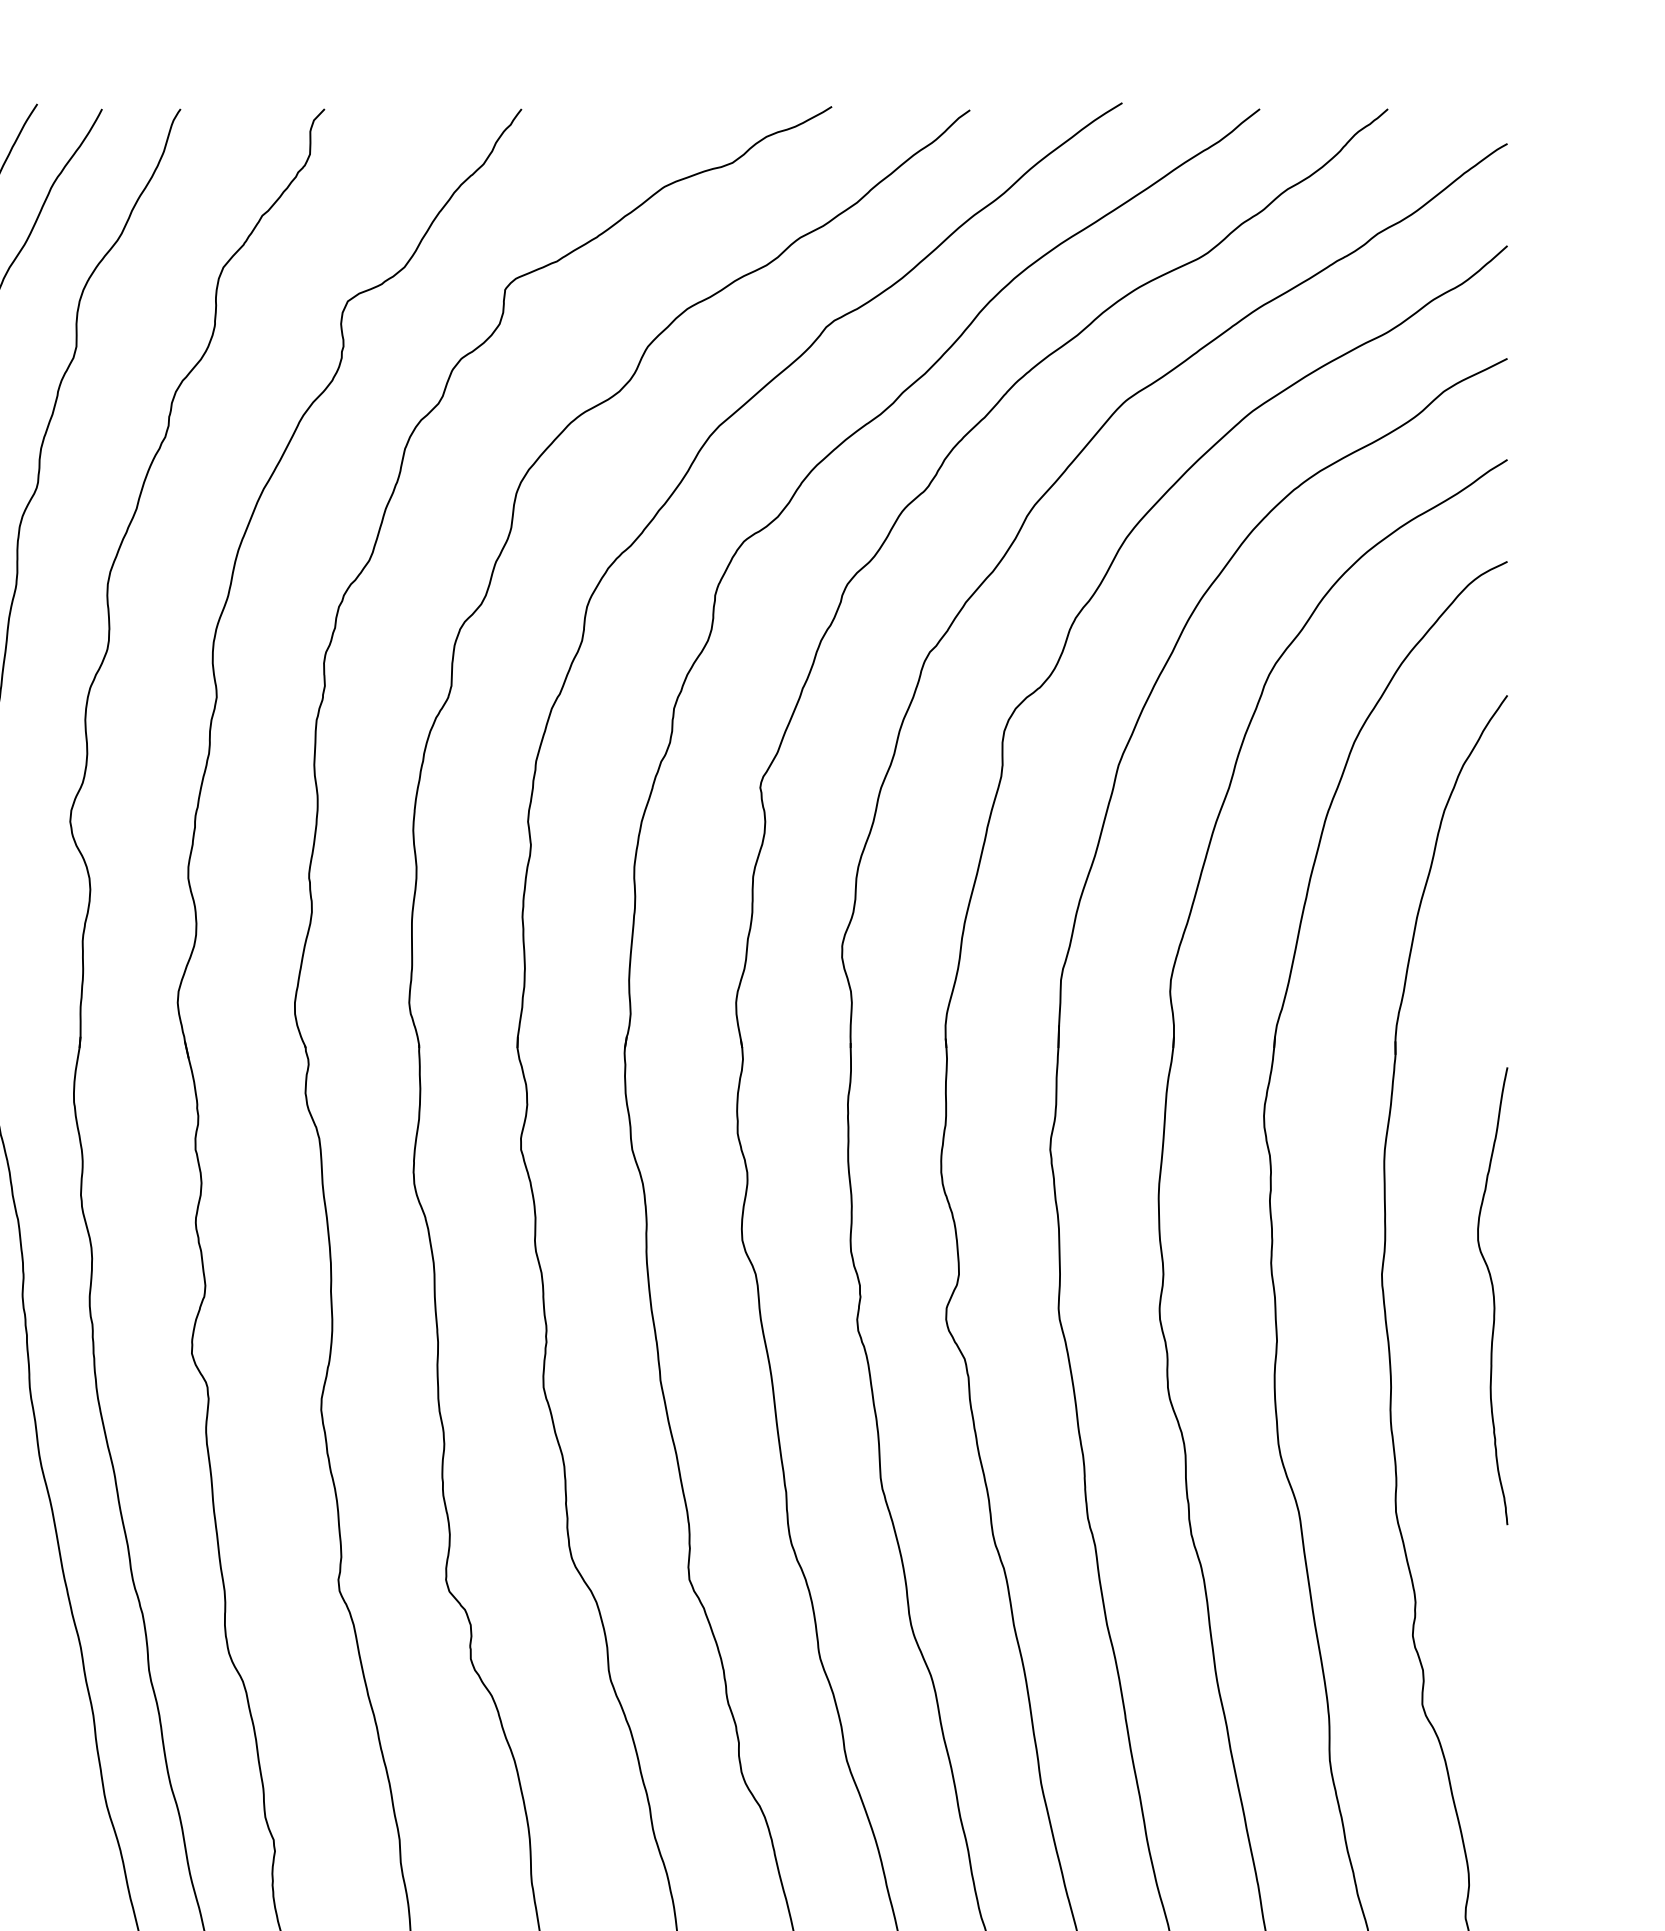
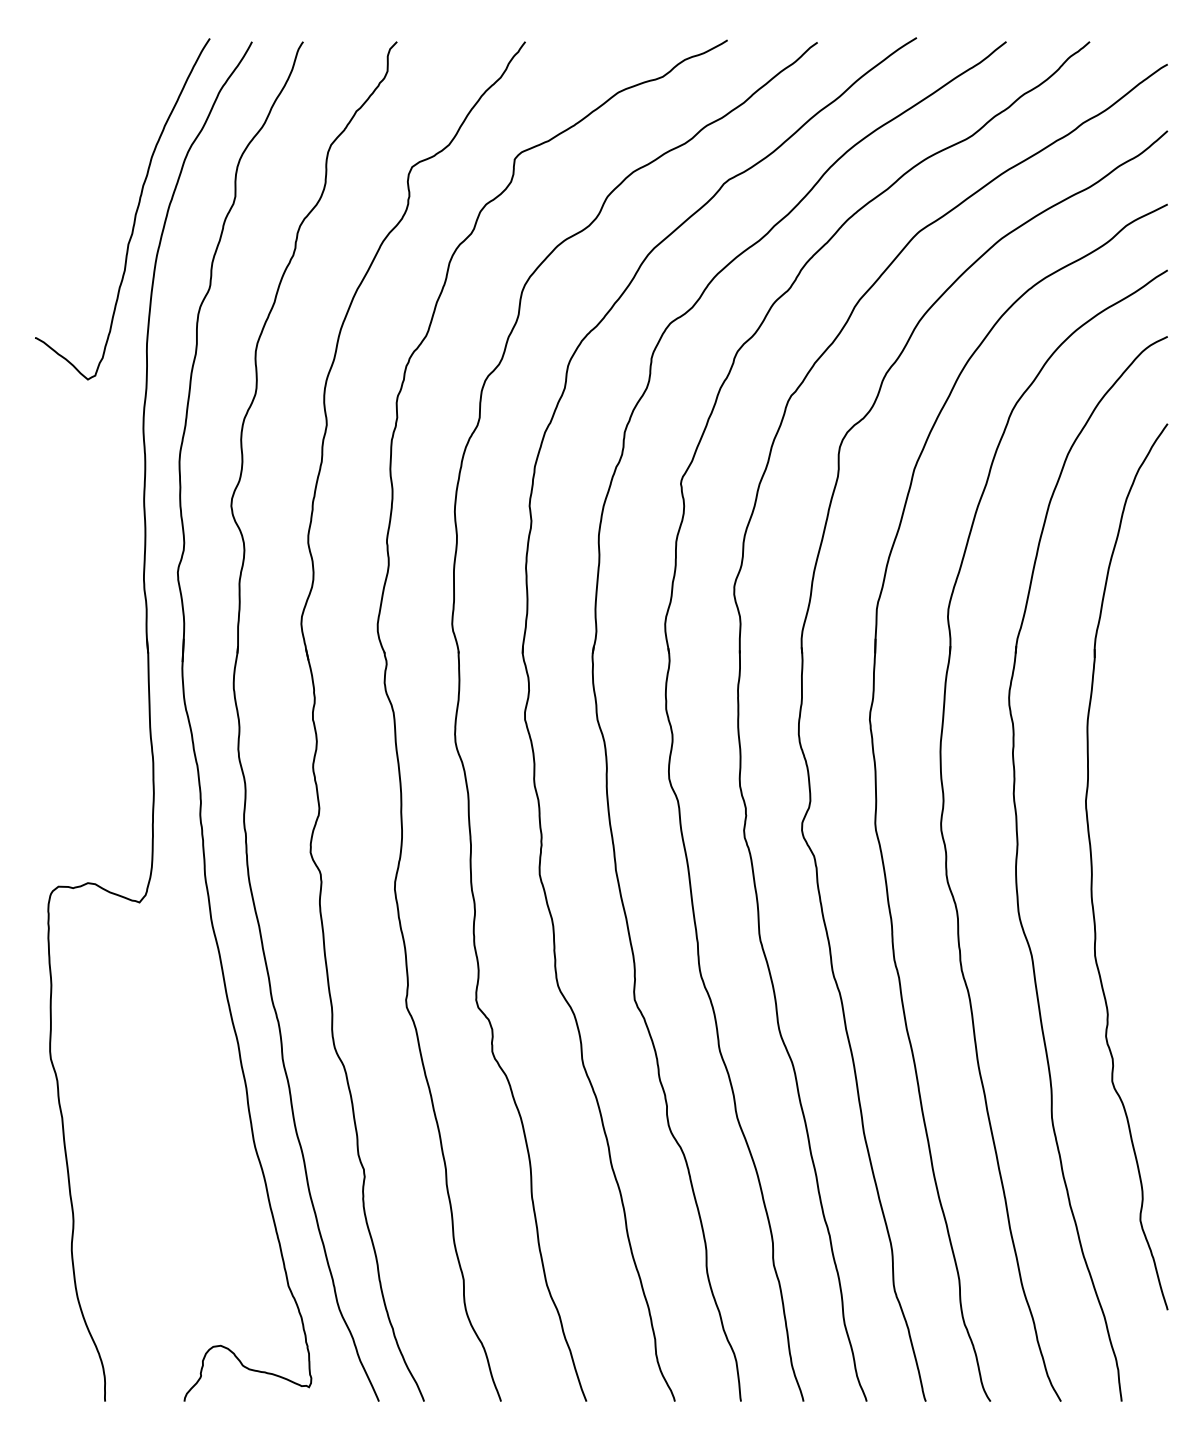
curve: (1491, 1295) -> (1157, 814), removed

